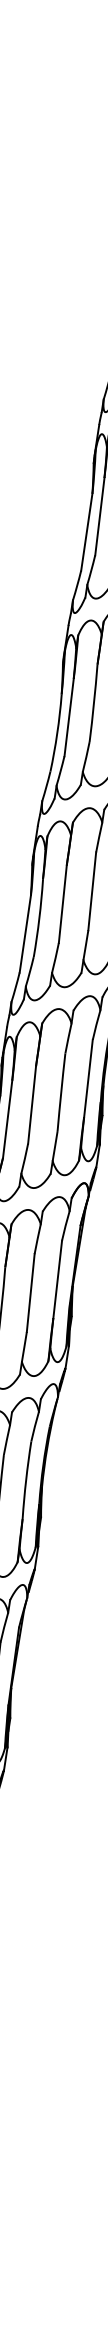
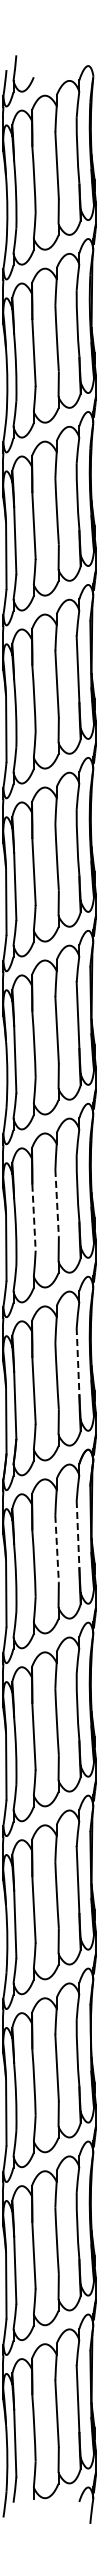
line: (92, 891) -> (57, 1203), solid -> dashed
line: (63, 905) -> (34, 1218), solid -> dashed
line: (88, 1079) -> (78, 1361), solid -> dashed
line: (58, 1279) -> (78, 1534), solid -> dashed
line: (31, 1293) -> (57, 1549), solid -> dashed

